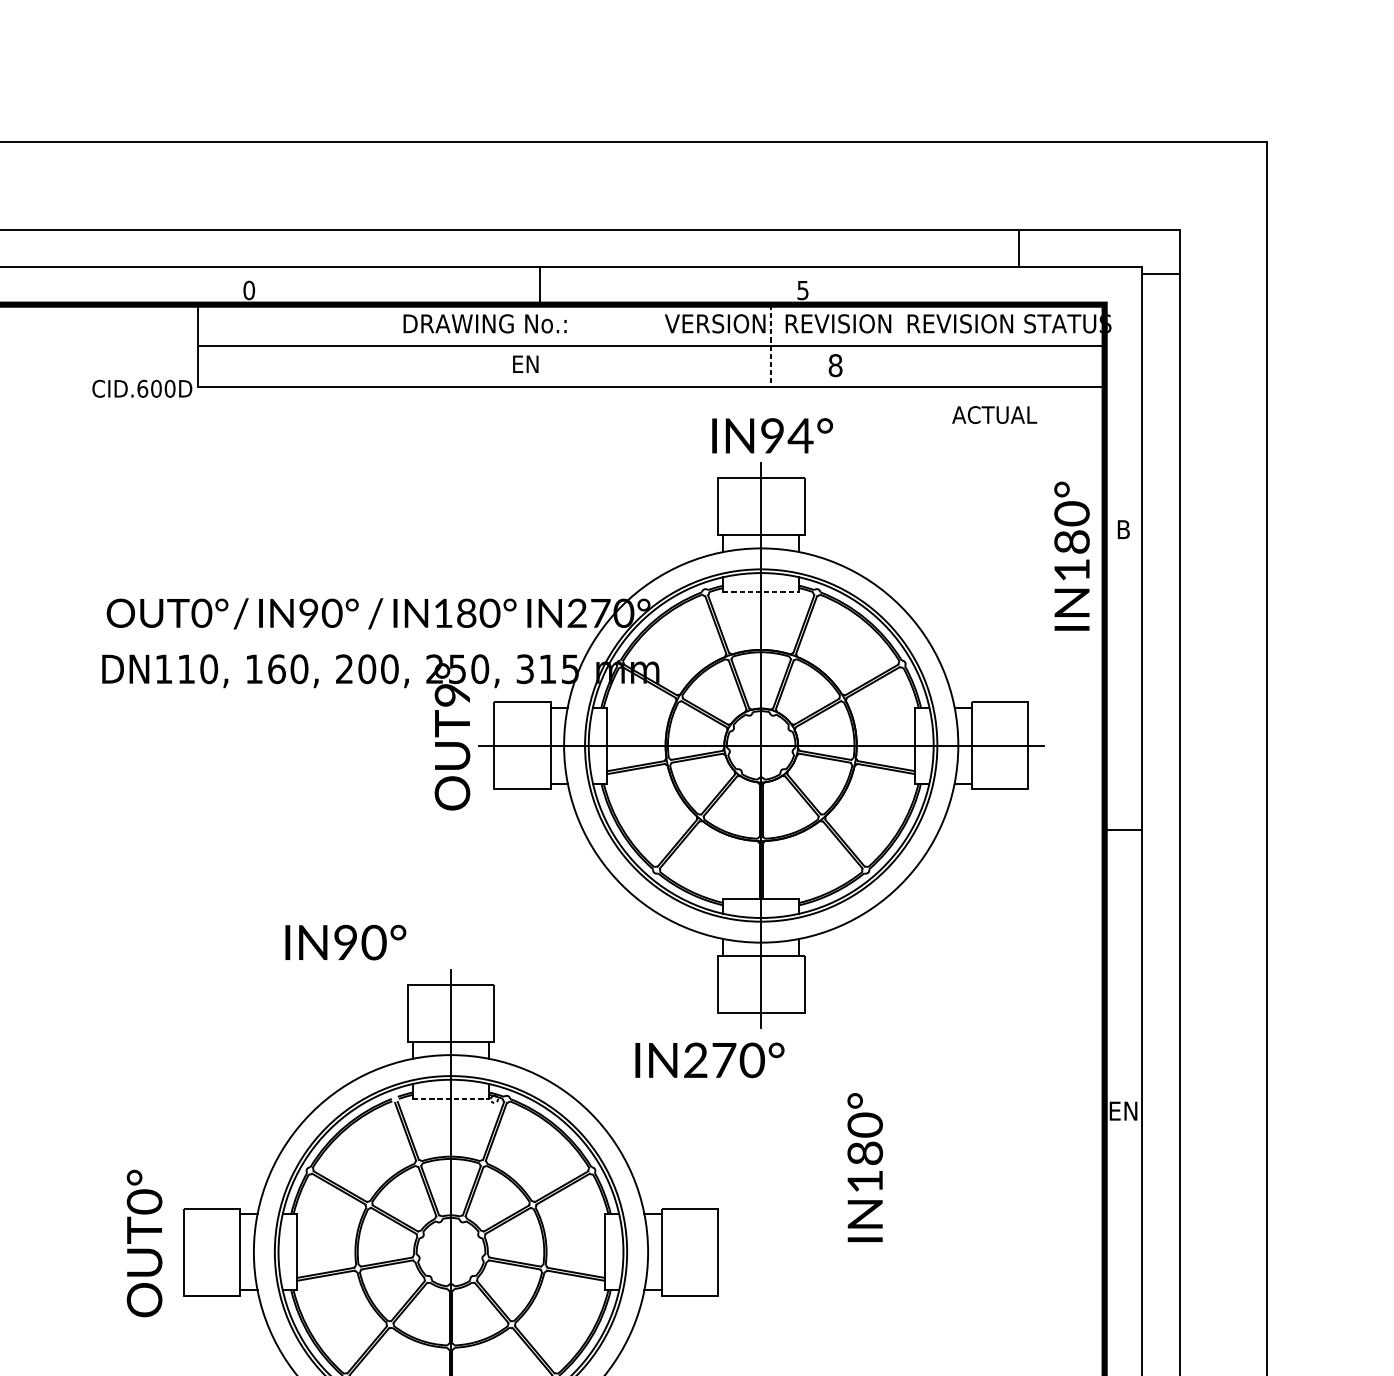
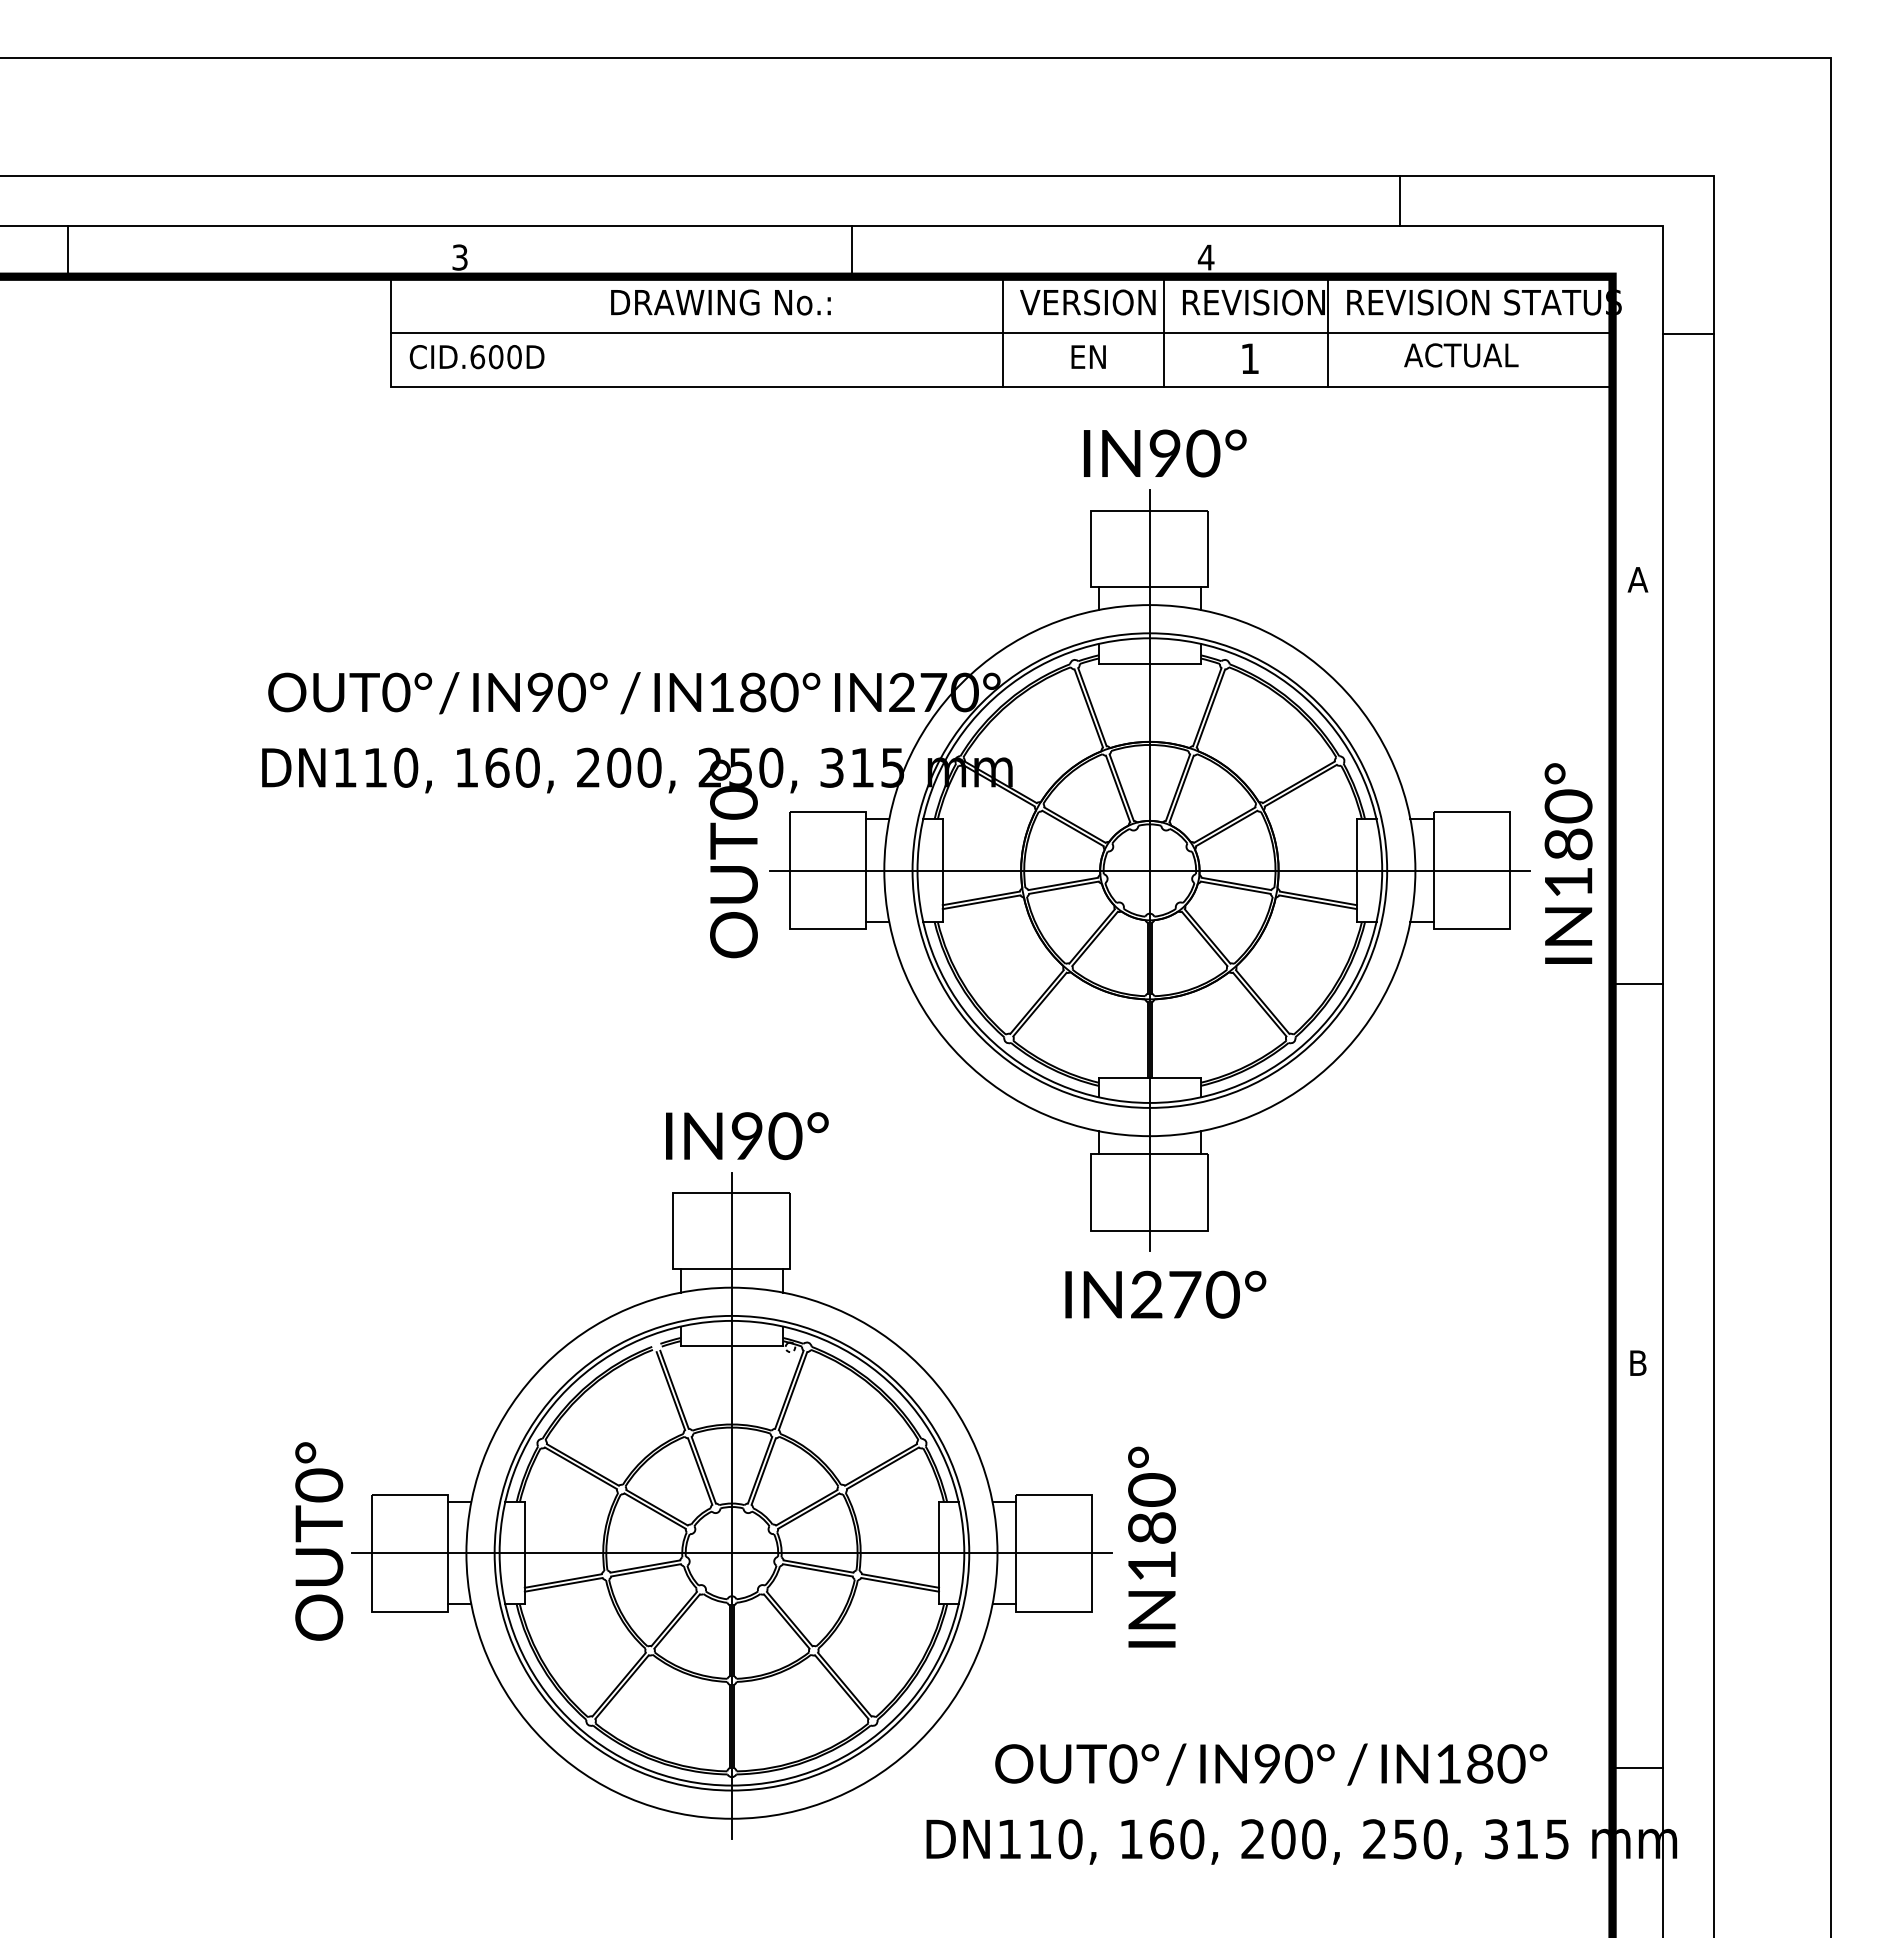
line: (1019, 248) -> (1400, 200), moved
line: (1161, 274) -> (1688, 334), moved
text: (248, 290) -> (459, 257), 0 -> 3
text: (802, 290) -> (1205, 257), 5 -> 4
text: (484, 323) -> (720, 302), moved
line: (652, 345) -> (1003, 331), added
line: (893, 345) -> (1328, 331), added
line: (771, 346) -> (1163, 332), dashed -> solid
text: (525, 363) -> (1088, 356), moved
text: (835, 365) -> (1249, 358), 8 -> 1
text: (141, 389) -> (476, 357), moved
text: (994, 415) -> (1461, 355), moved
text: (800, 435) -> (1202, 453), IN94° -> IN90°
text: (1123, 529) -> (1637, 579), B -> A
text: (1071, 556) -> (1568, 863), moved
line: (761, 591) -> (1150, 663), dashed -> solid
text: (452, 694) -> (734, 802), OUT9° -> OUT0°
text: (345, 942) -> (747, 1136), moved
text: (709, 1060) -> (1165, 1294), moved
line: (451, 1098) -> (732, 1346), dashed -> solid
text: (1123, 1110) -> (1637, 1362), EN -> B
text: (864, 1167) -> (1151, 1546), moved
line: (450, 1252) -> (731, 1553), added

